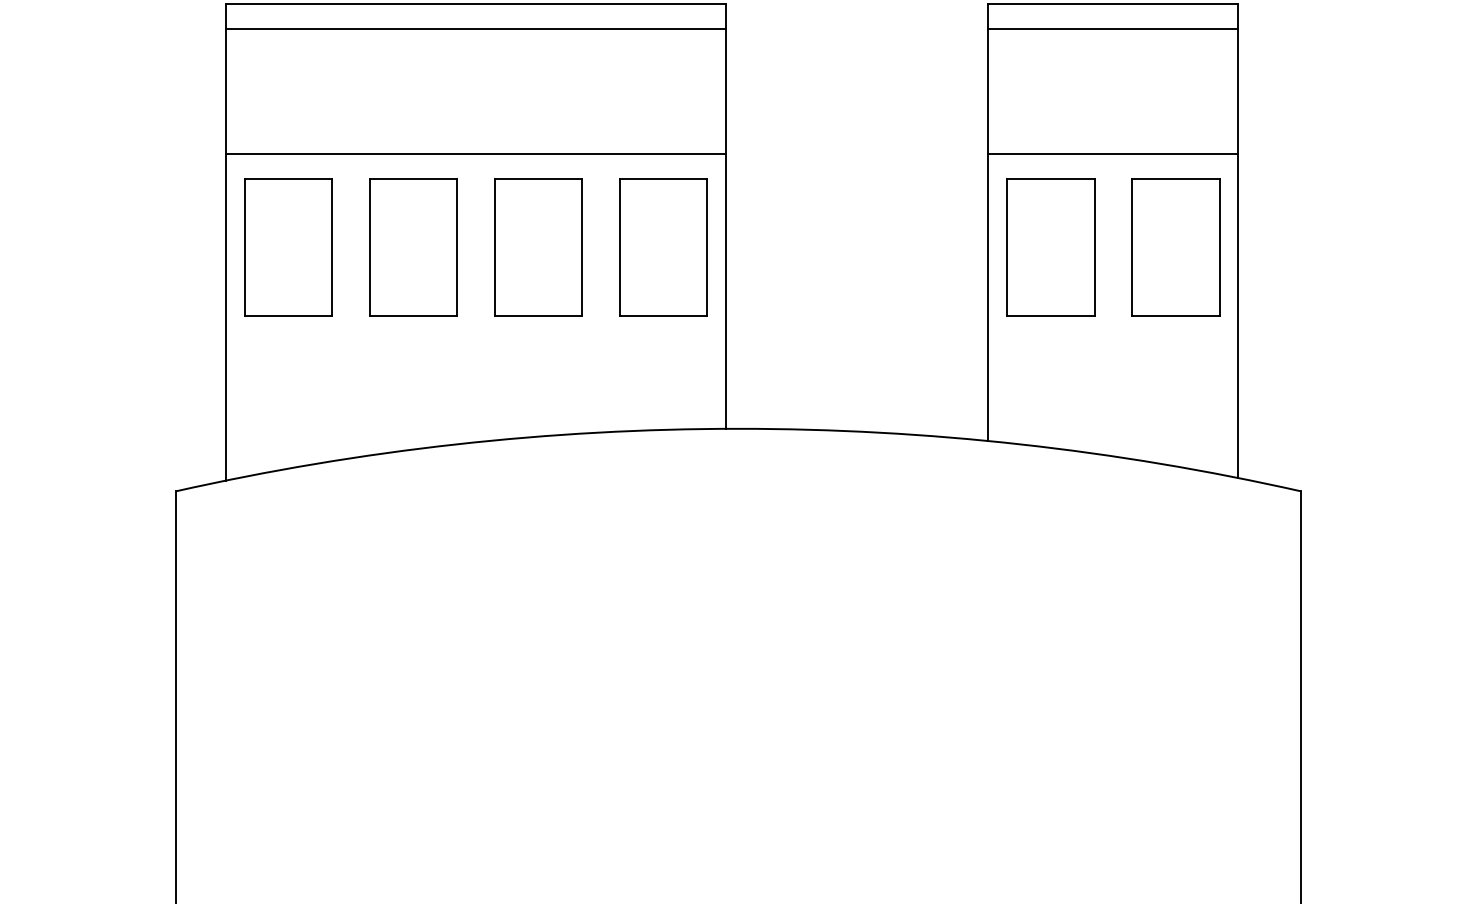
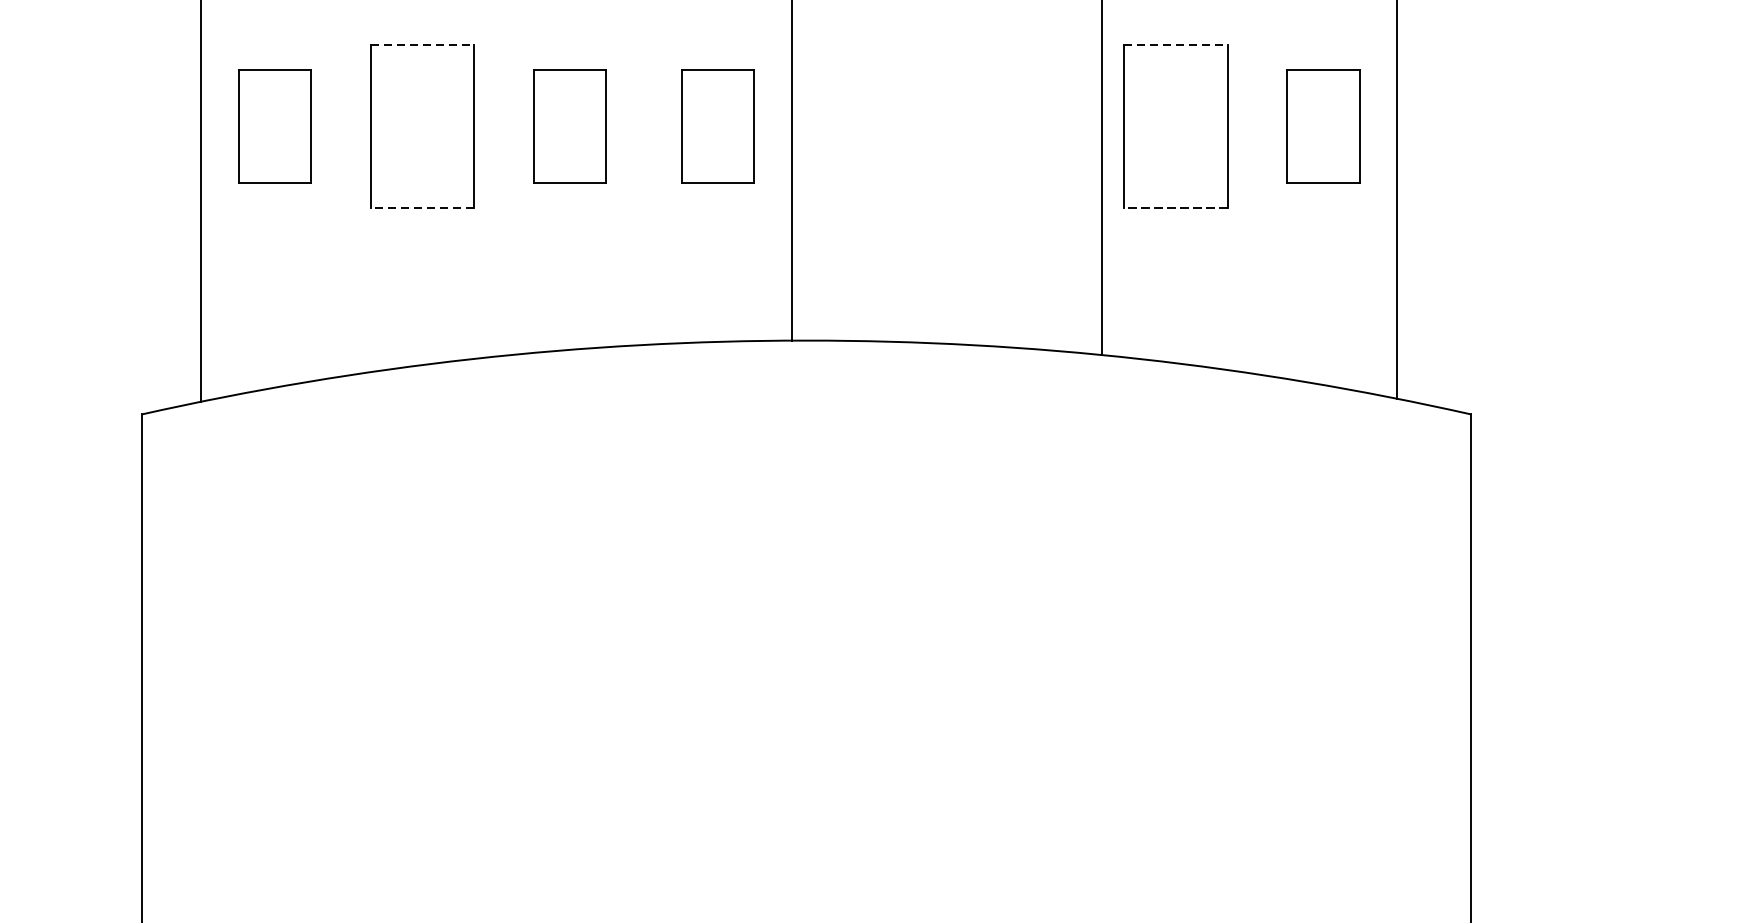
line: (476, 153) -> (496, 15), removed
line: (1113, 153) -> (1249, 15), removed
line: (413, 178) -> (422, 44), solid -> dashed
line: (1050, 178) -> (1175, 44), solid -> dashed
part: (288, 247) -> (274, 126), size x0.7
part: (538, 247) -> (570, 126), size x0.7
part: (663, 247) -> (717, 126), size x0.7
part: (1175, 247) -> (1323, 126), size x0.7
line: (413, 316) -> (422, 207), solid -> dashed
line: (1050, 316) -> (1175, 207), solid -> dashed

